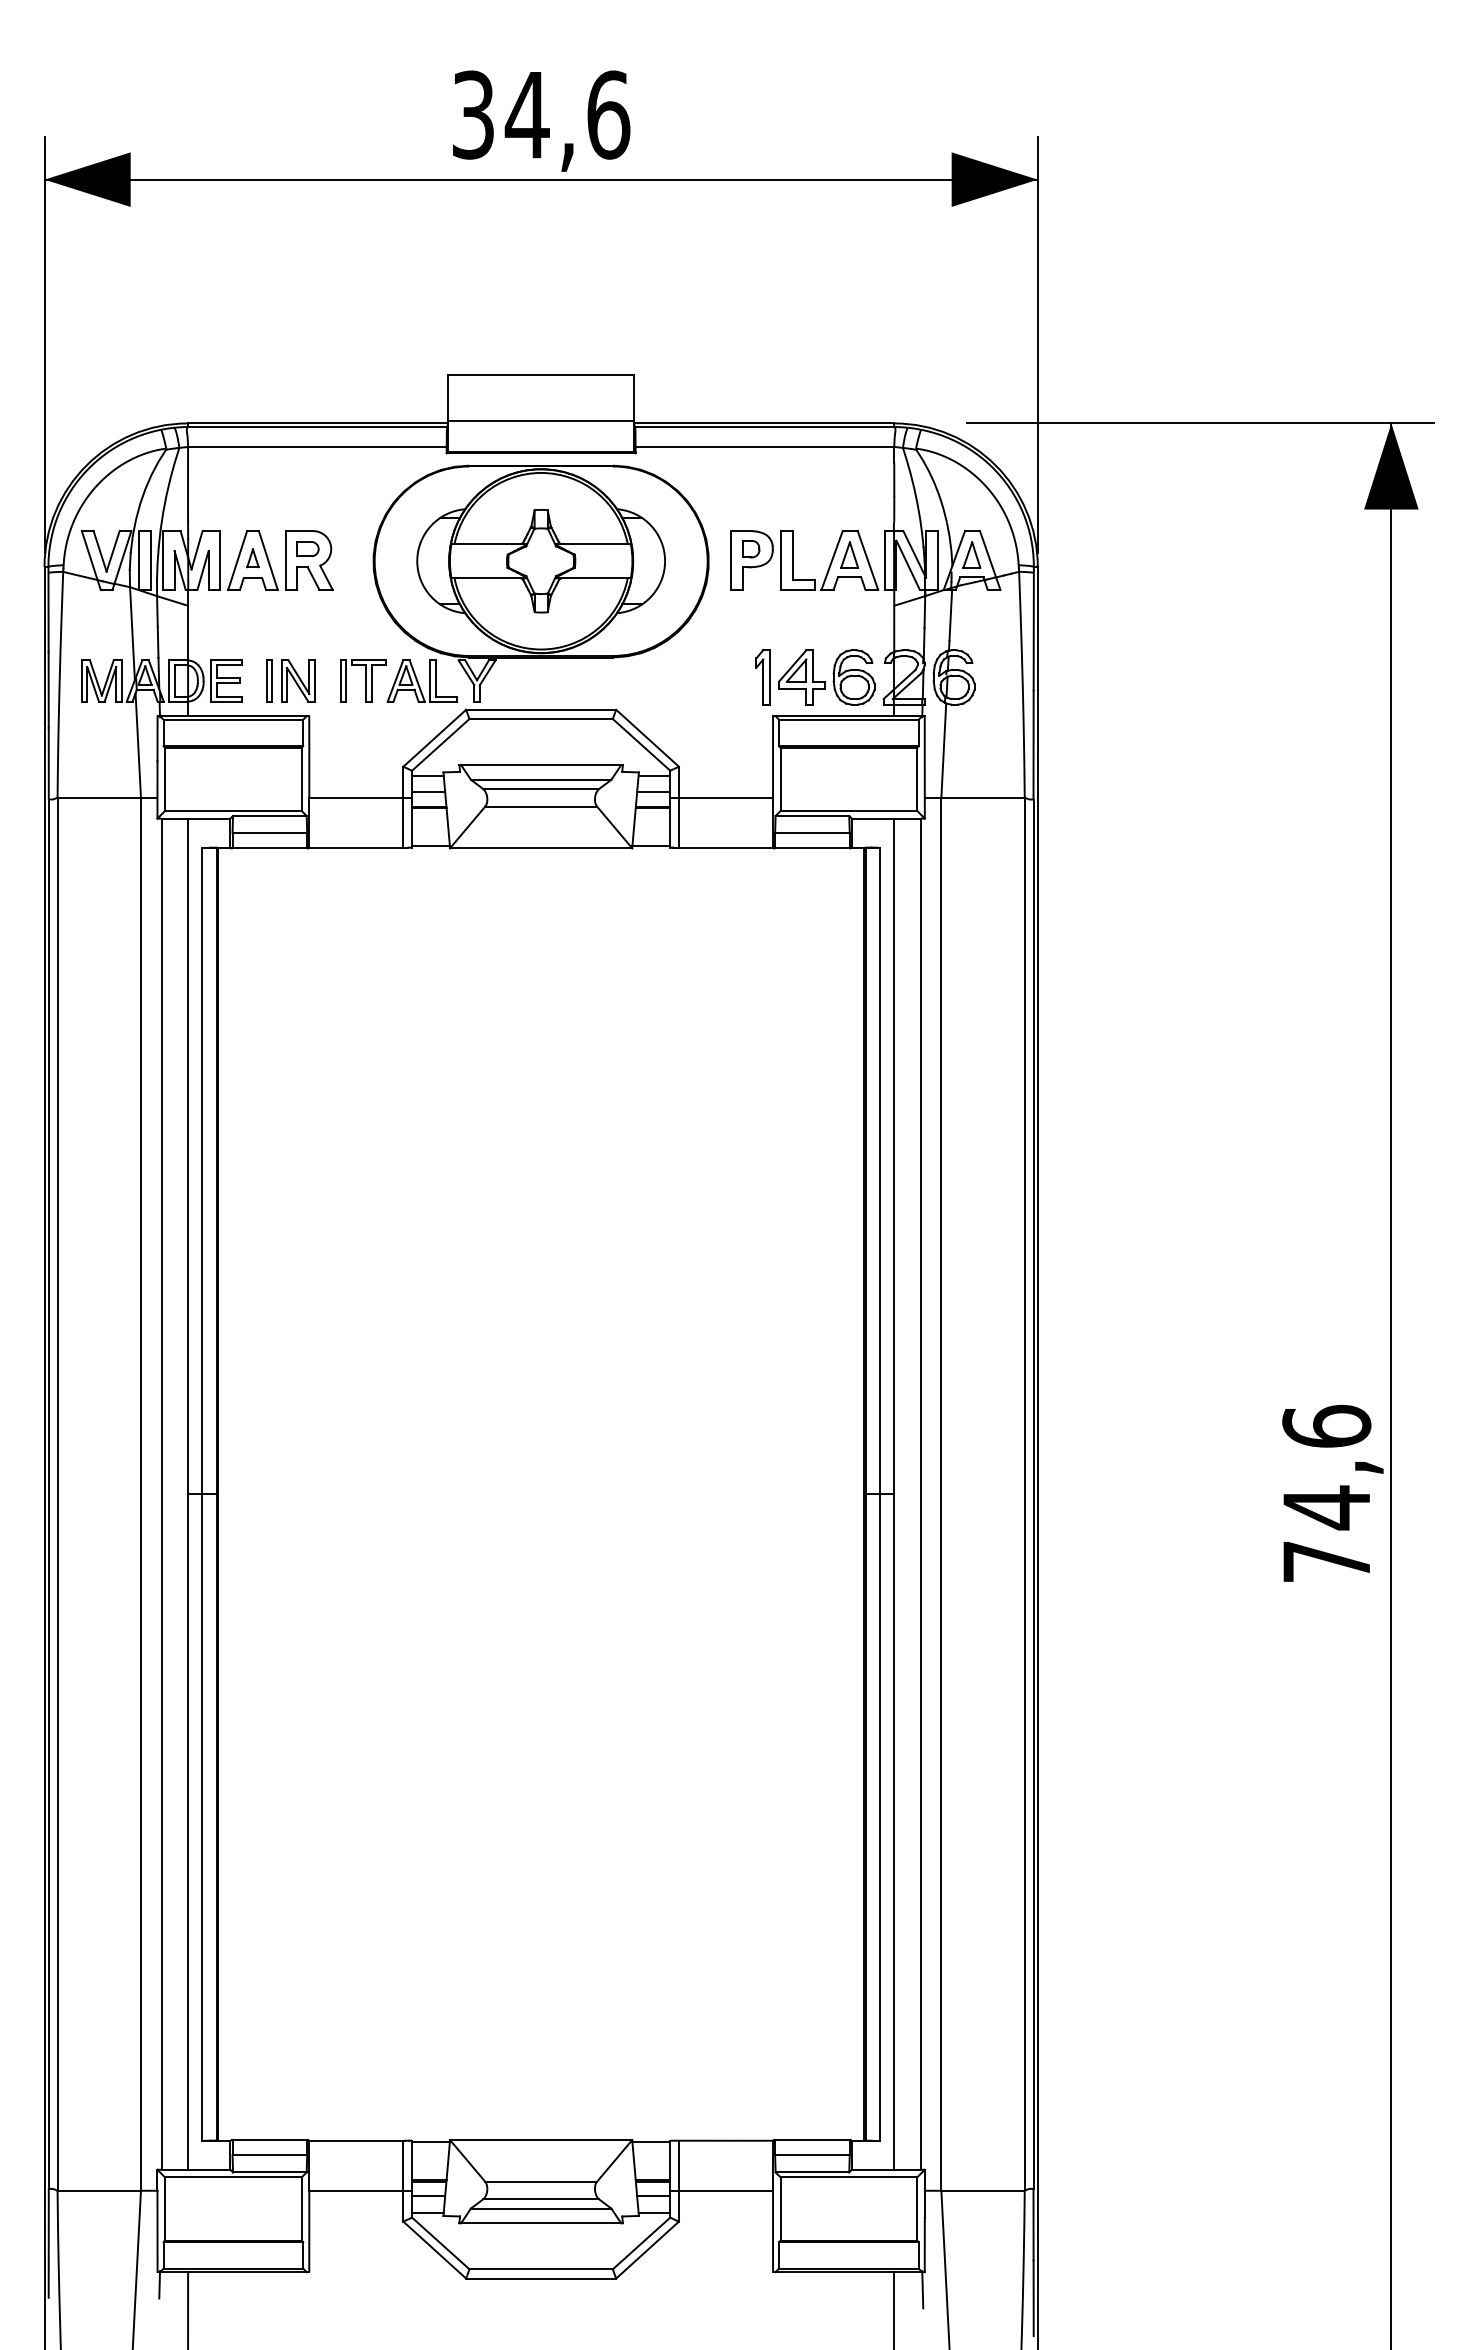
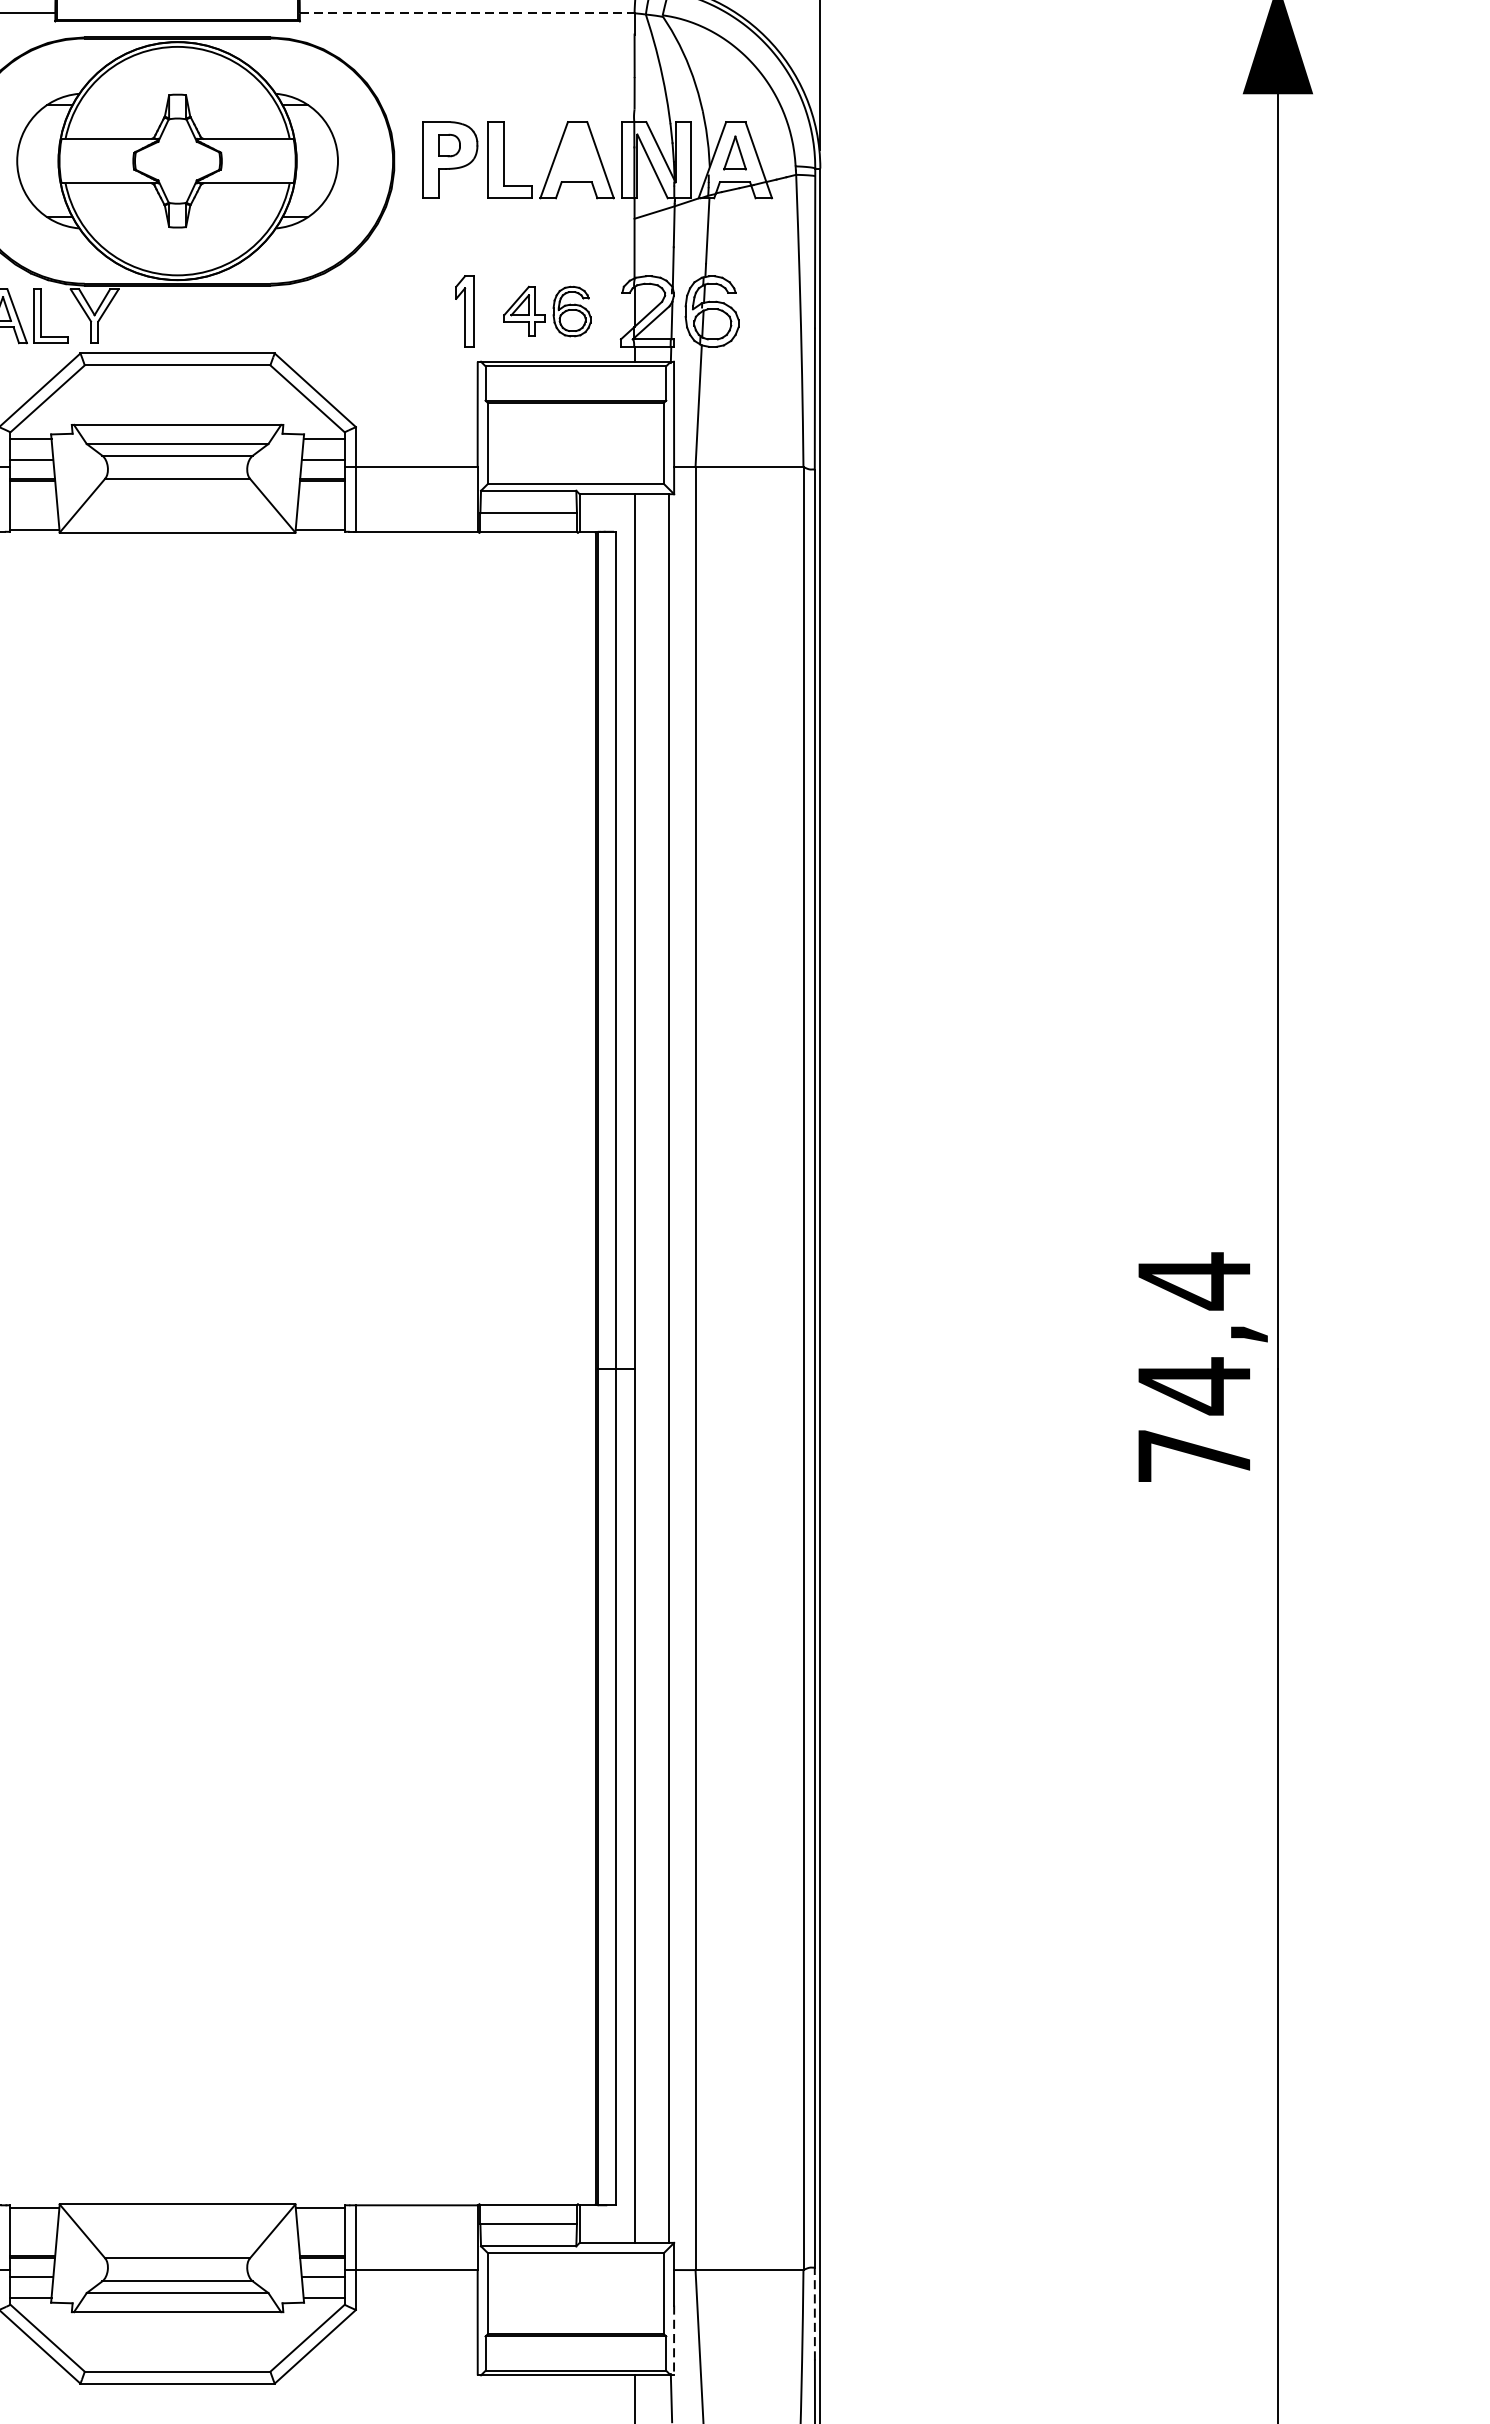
line: (765, 446) -> (467, 12), solid -> dashed
part: (849, 554) -> (576, 152), removed
part: (826, 677) -> (546, 311), size x0.7
text: (1326, 1426) -> (1193, 1280), 74,6 -> 74,4
line: (1033, 2224) -> (814, 2313), solid -> dashed
line: (924, 2245) -> (673, 2340), solid -> dashed

